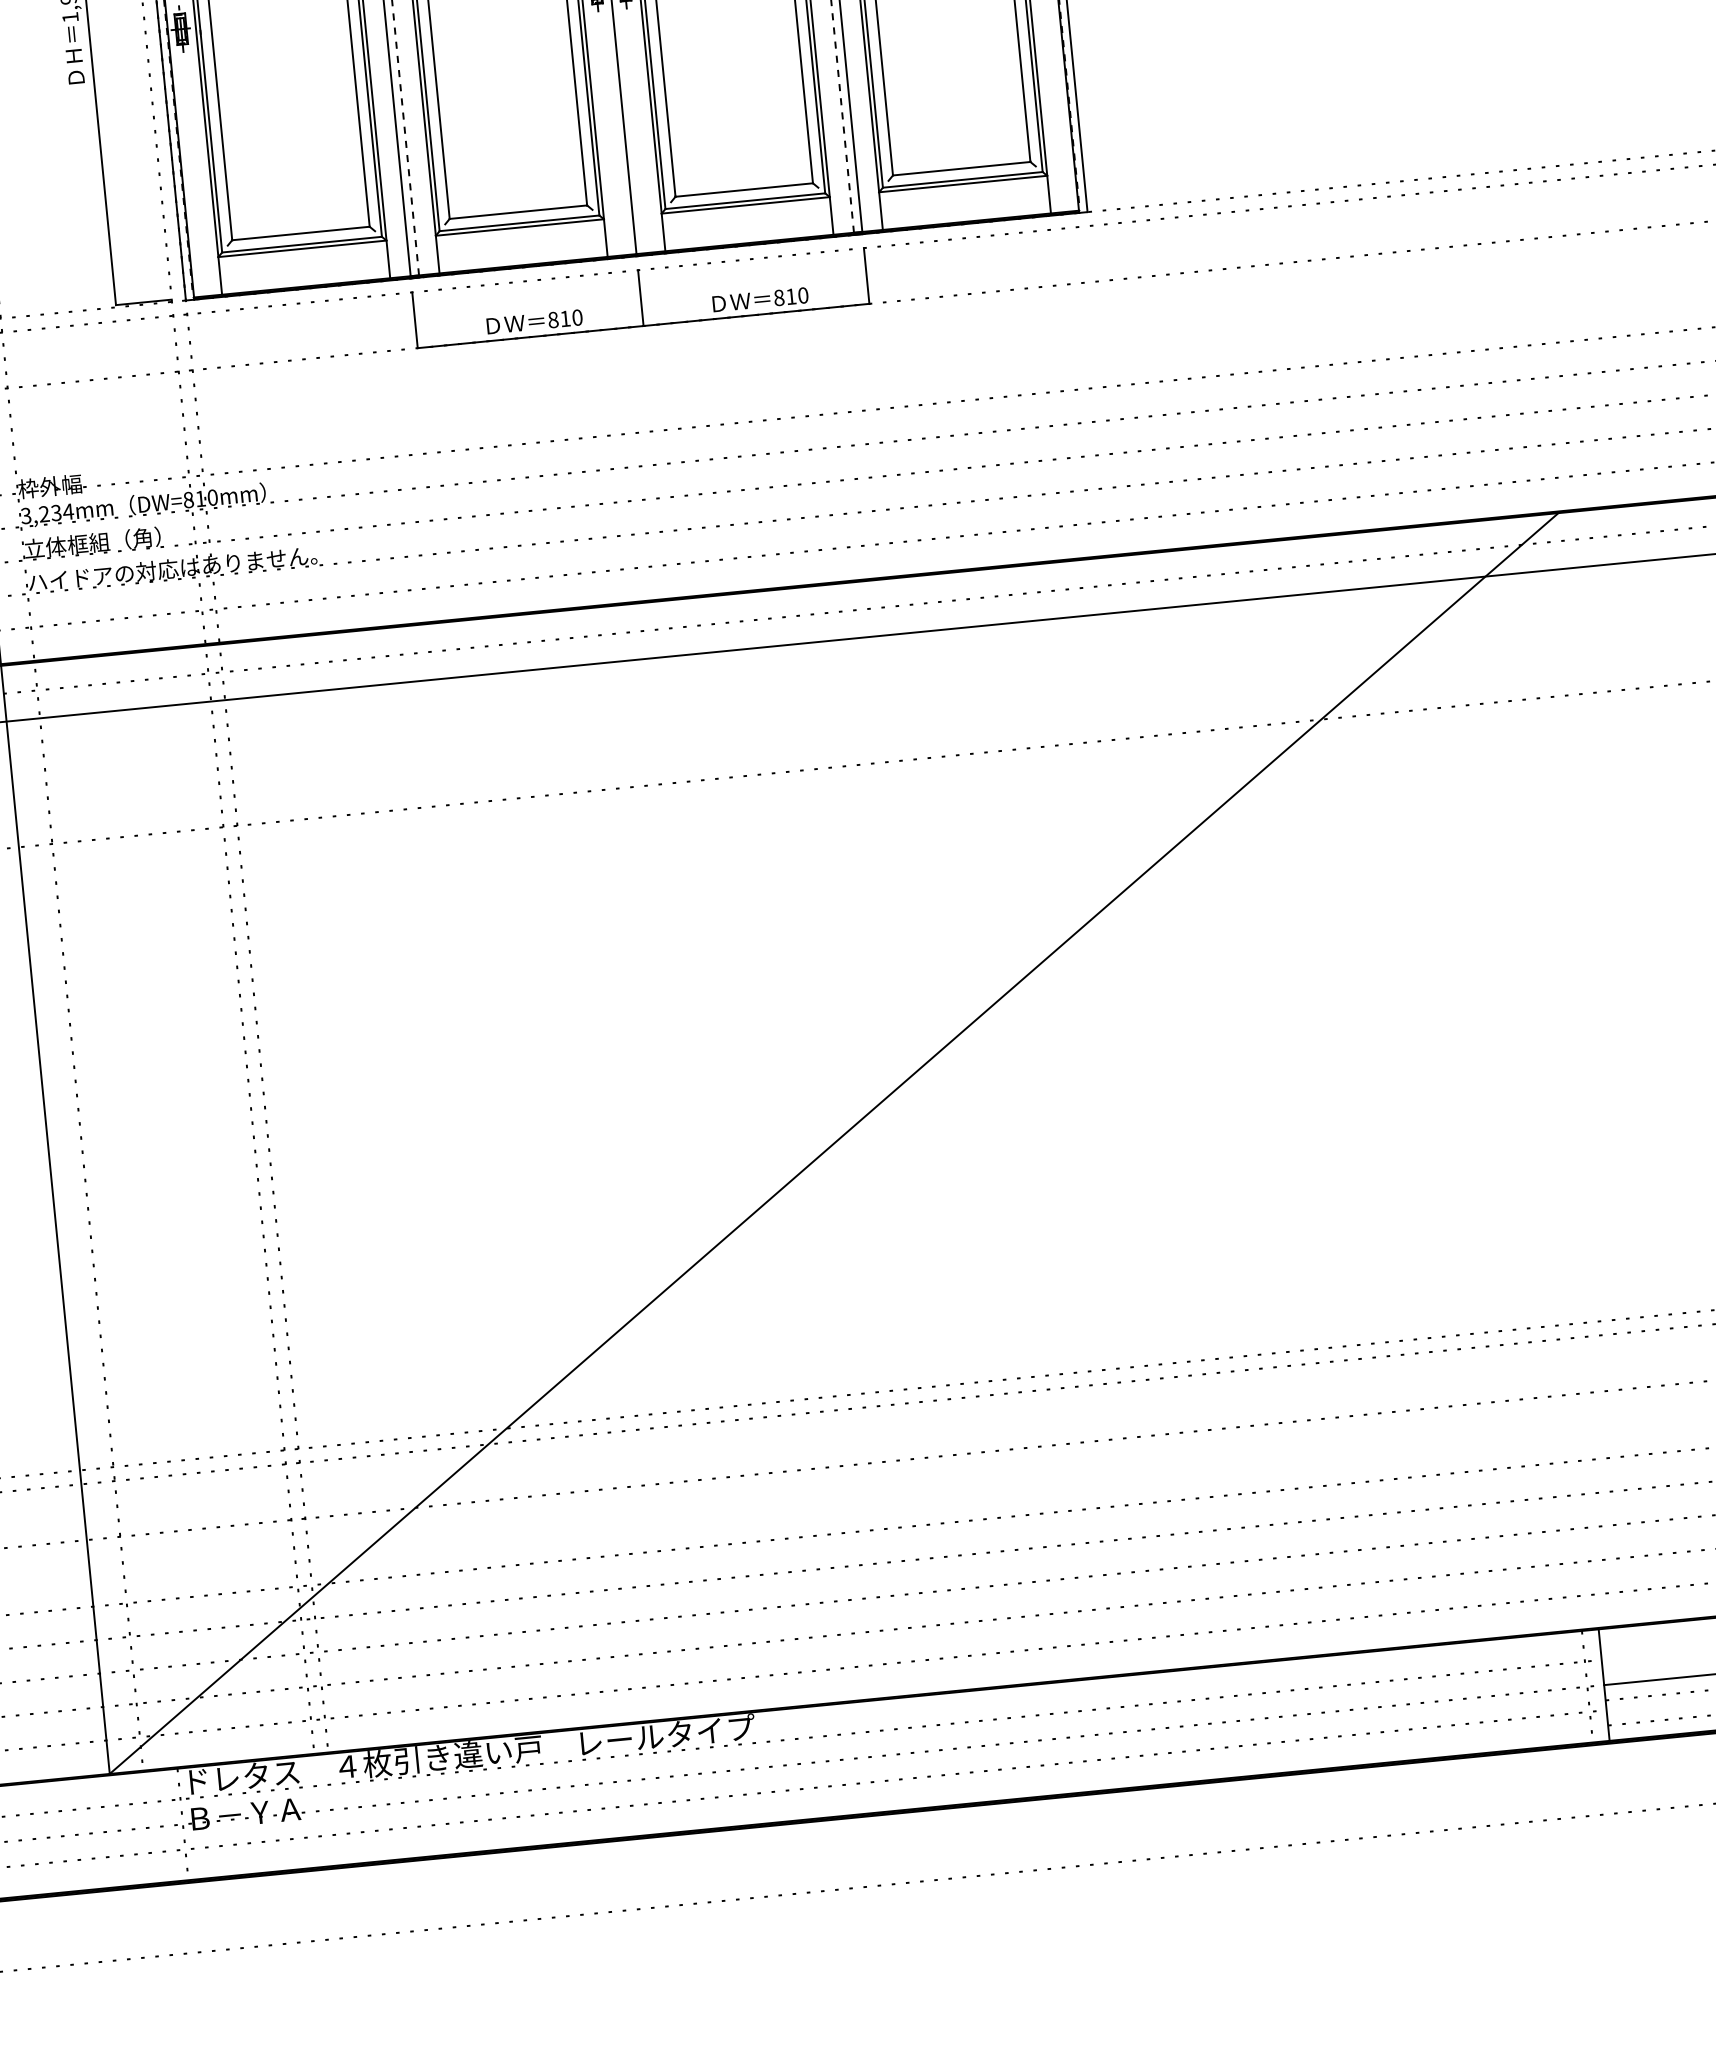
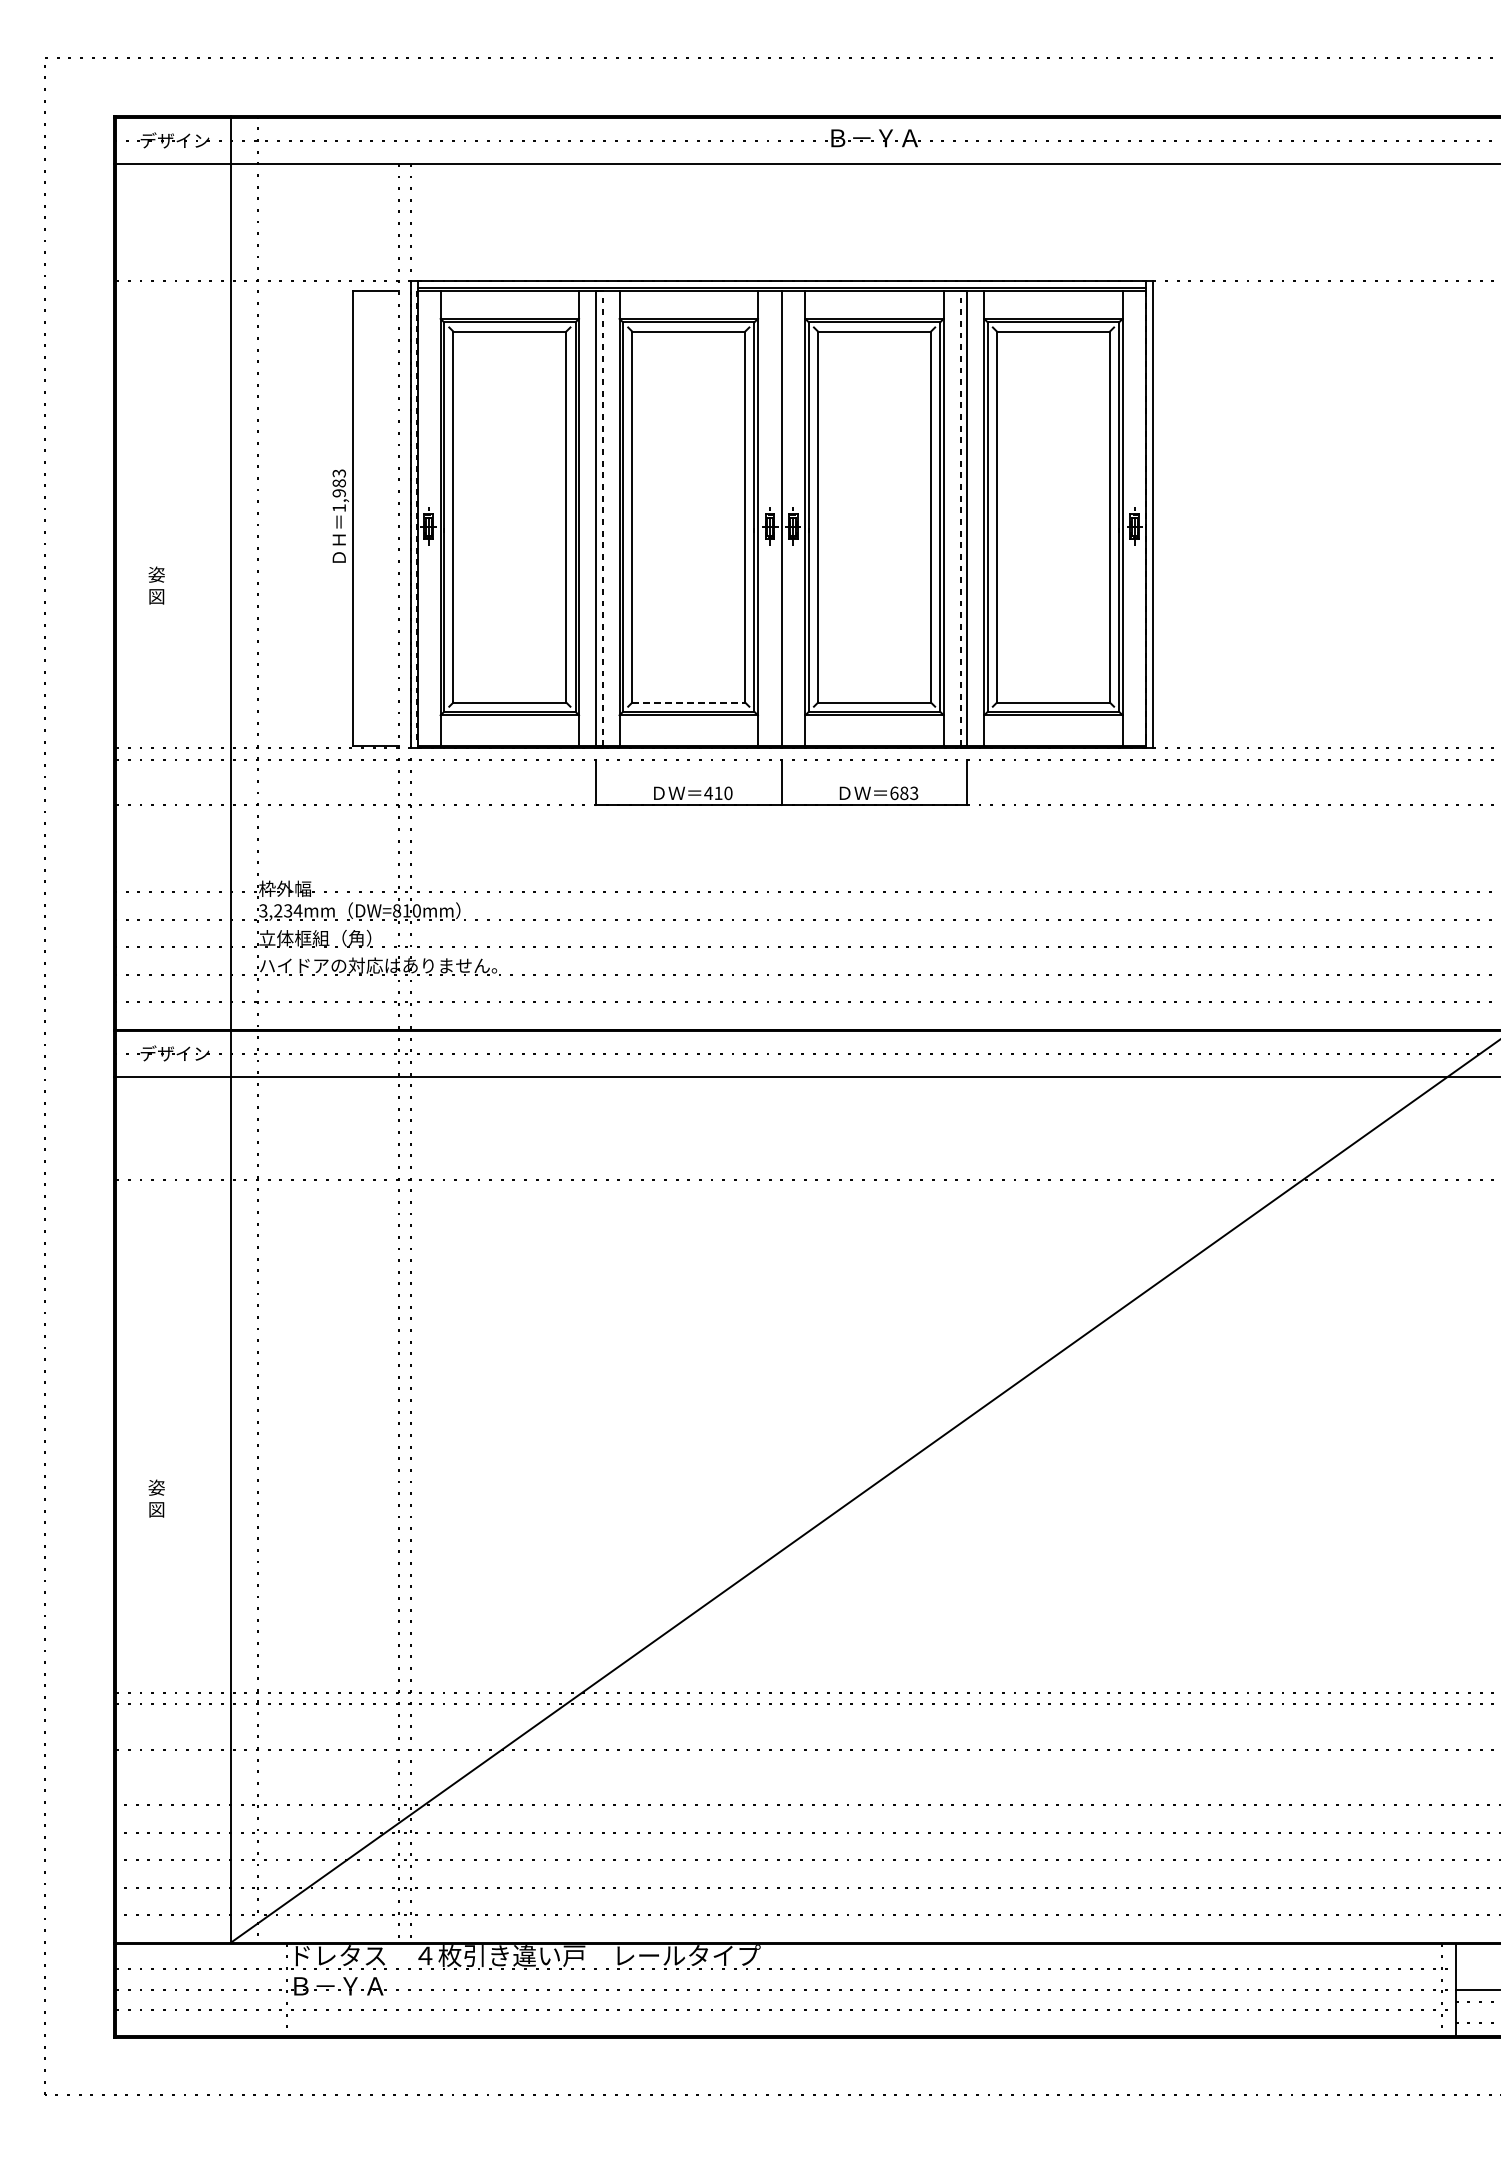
line: (518, 212) -> (688, 702), solid -> dashed
text: (791, 296) -> (904, 793), 810 -> 683
text: (553, 320) -> (708, 793), 810 -> 410

